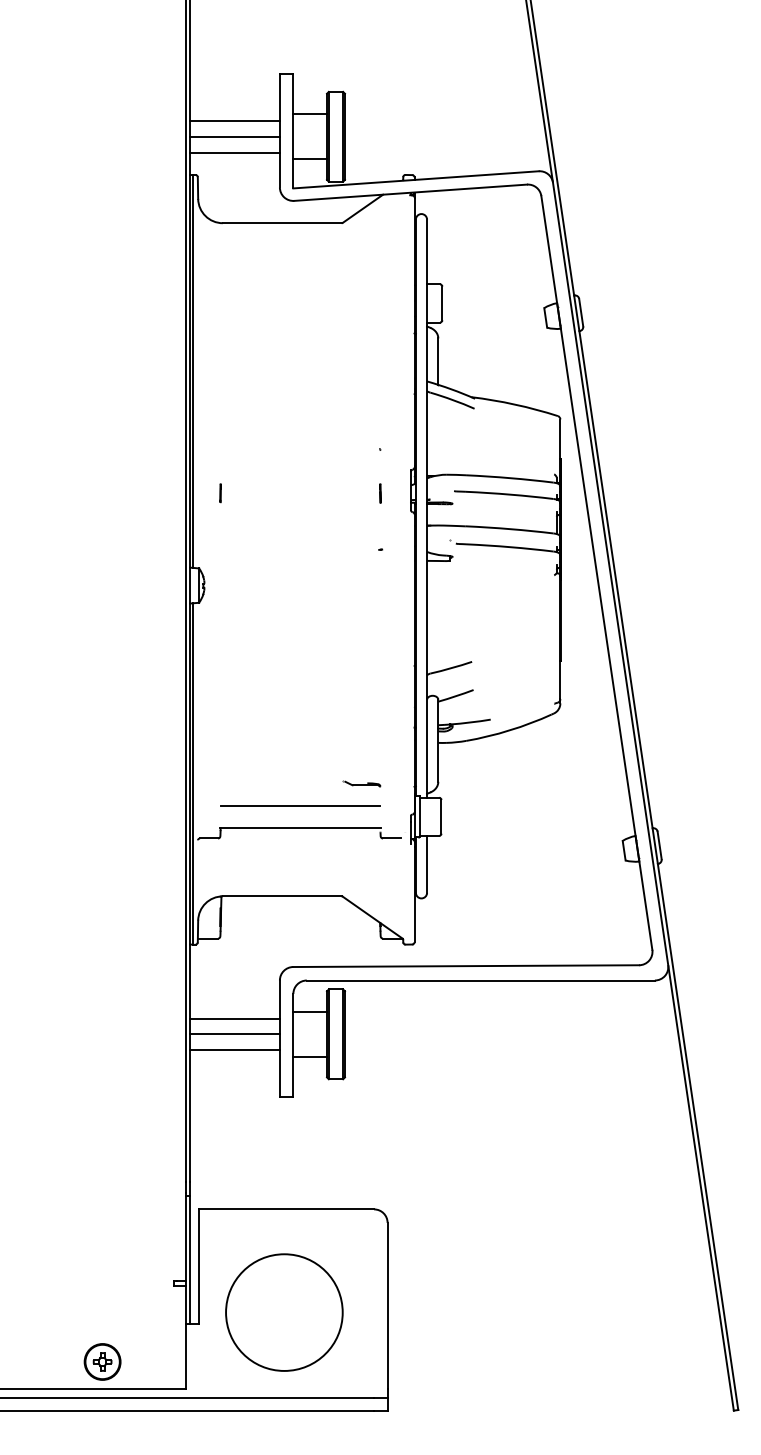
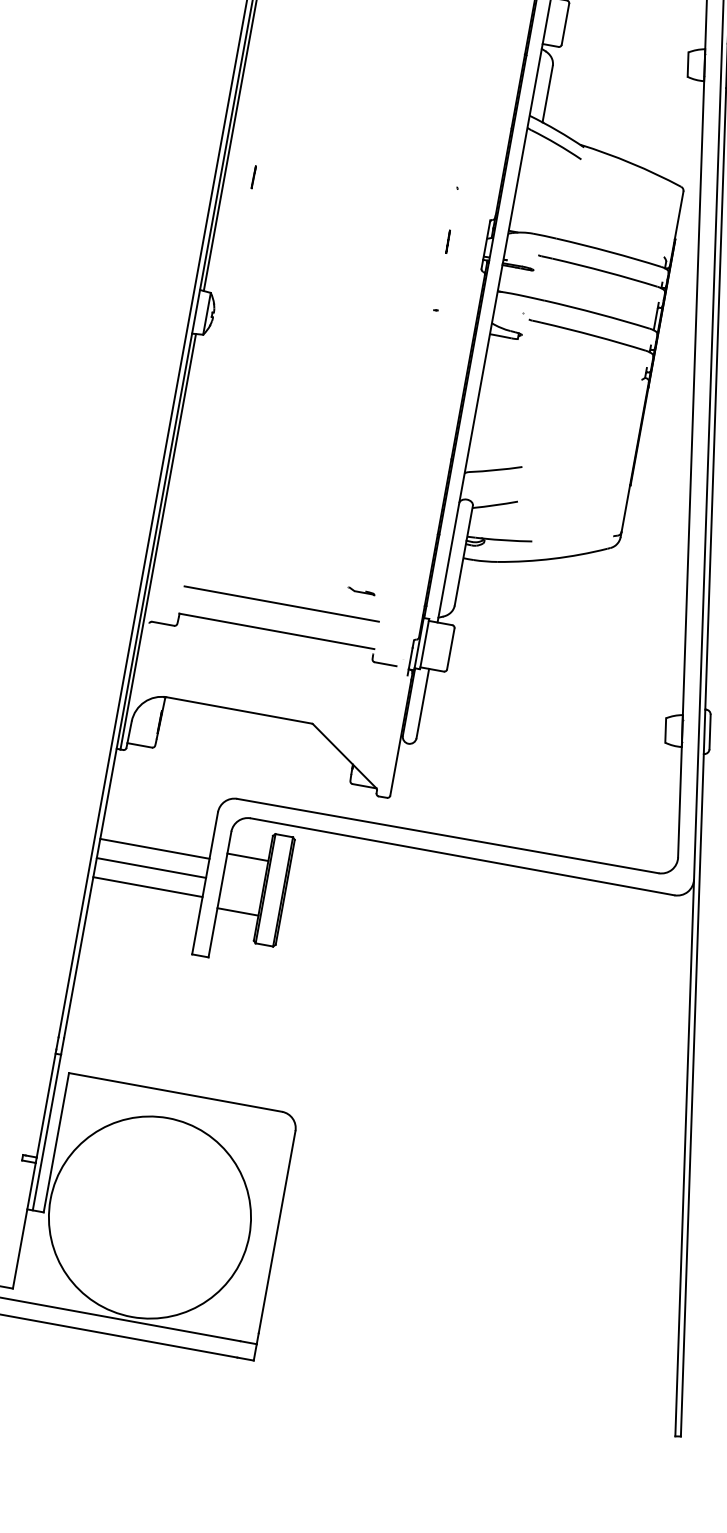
line: (220, 493) -> (253, 177), moved
part: (361, 783) -> (360, 590), size x0.6
circle: (284, 1312) -> (150, 1217), size x1.4

